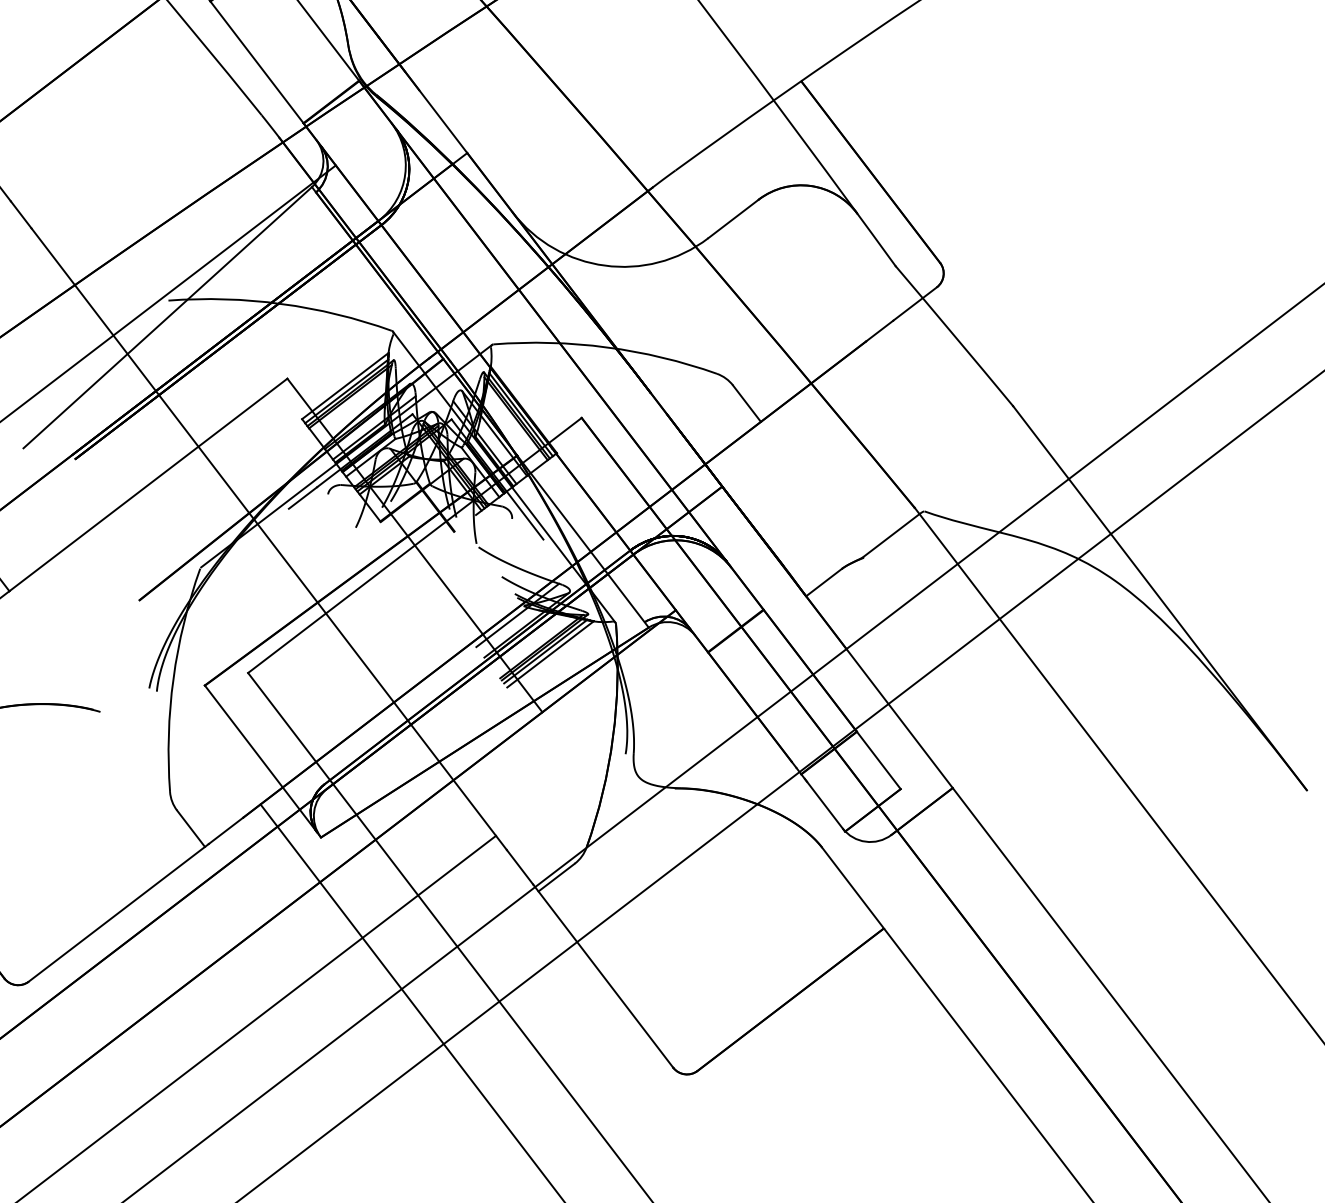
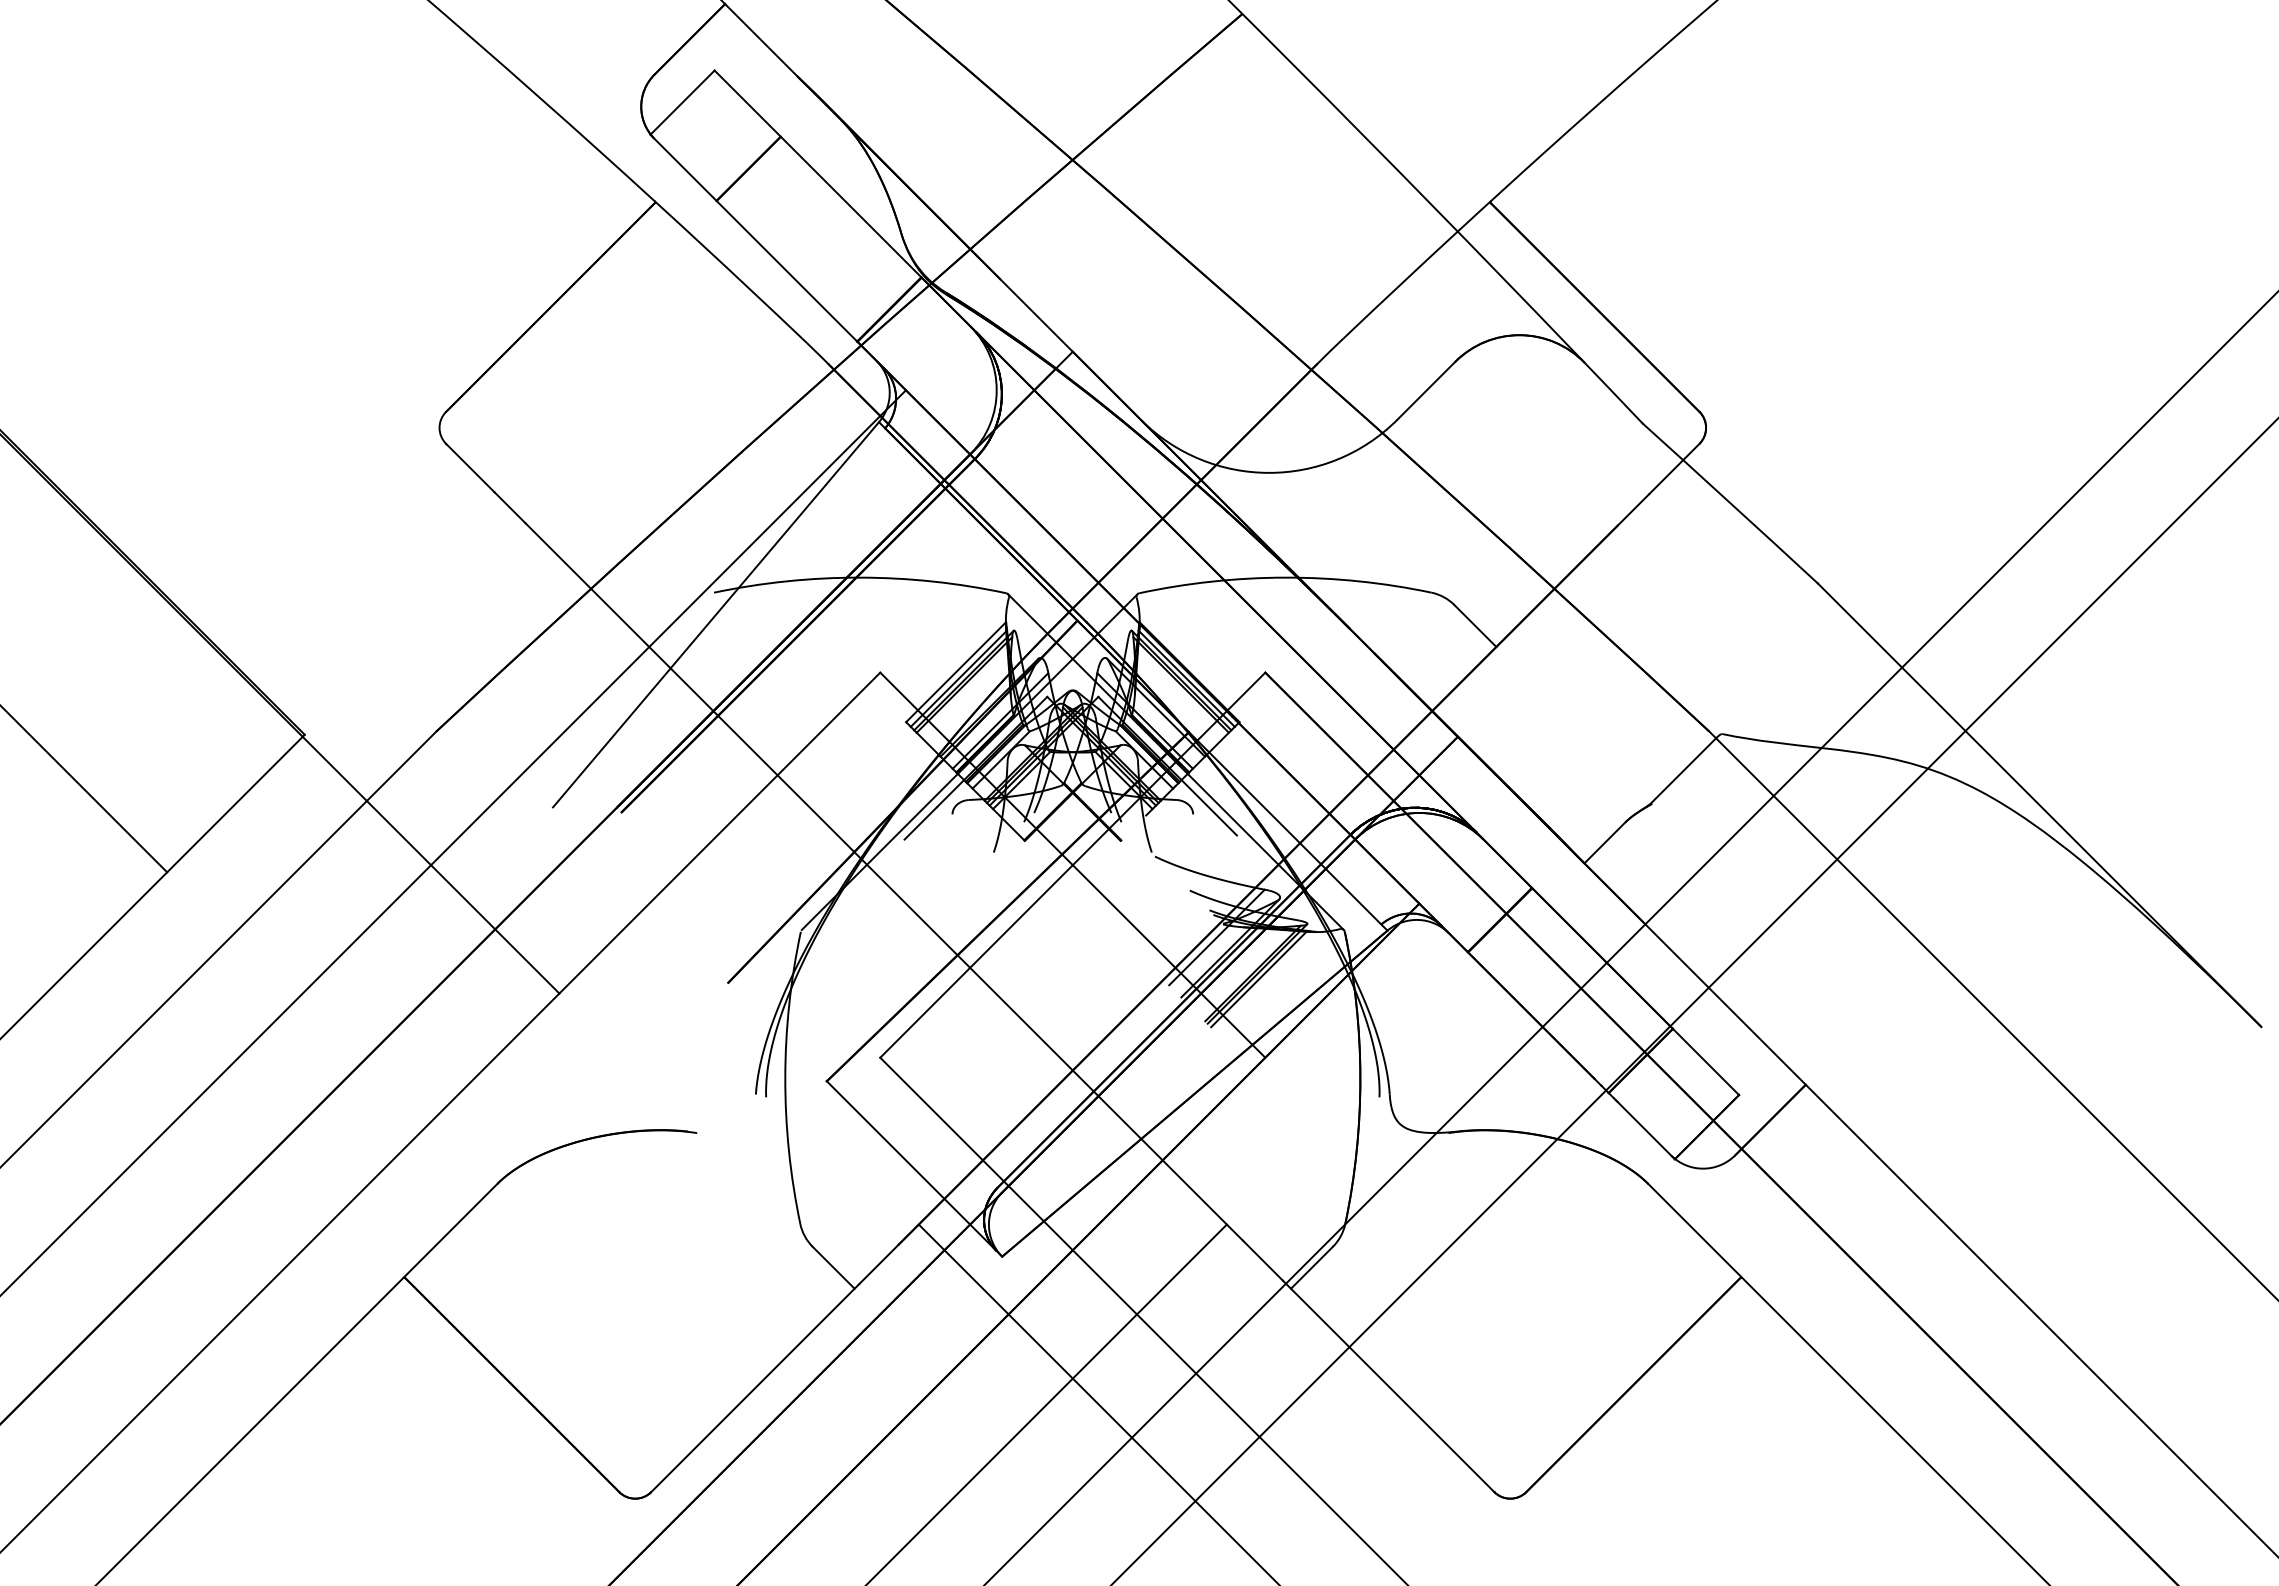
line: (550, 654) -> (1265, 981), removed

